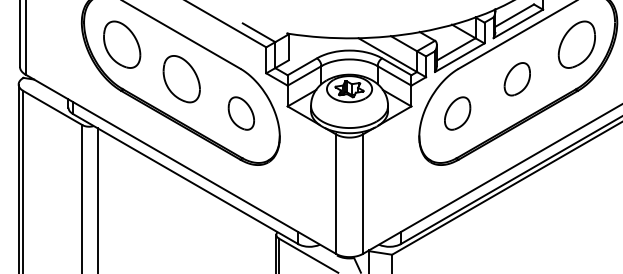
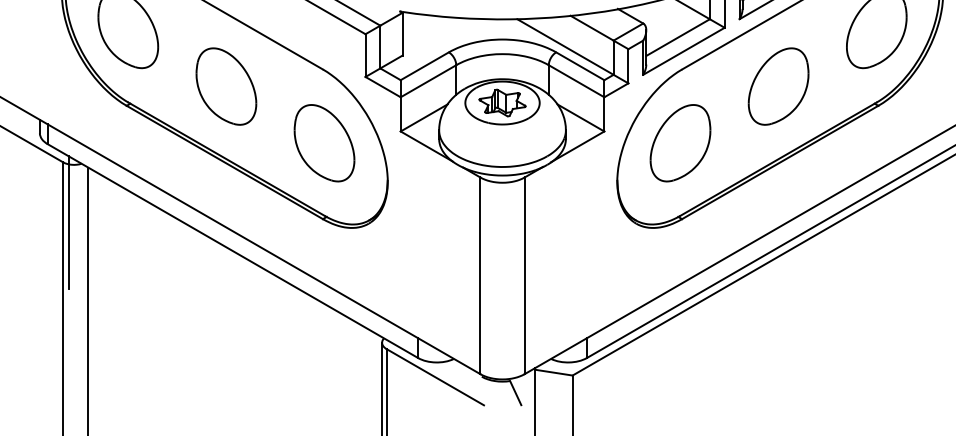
part: (517, 79) -> (778, 87), size x1.43
part: (241, 113) -> (324, 143), size x1.43
part: (457, 113) -> (680, 143), size x1.43
line: (85, 161) -> (67, 222), added

